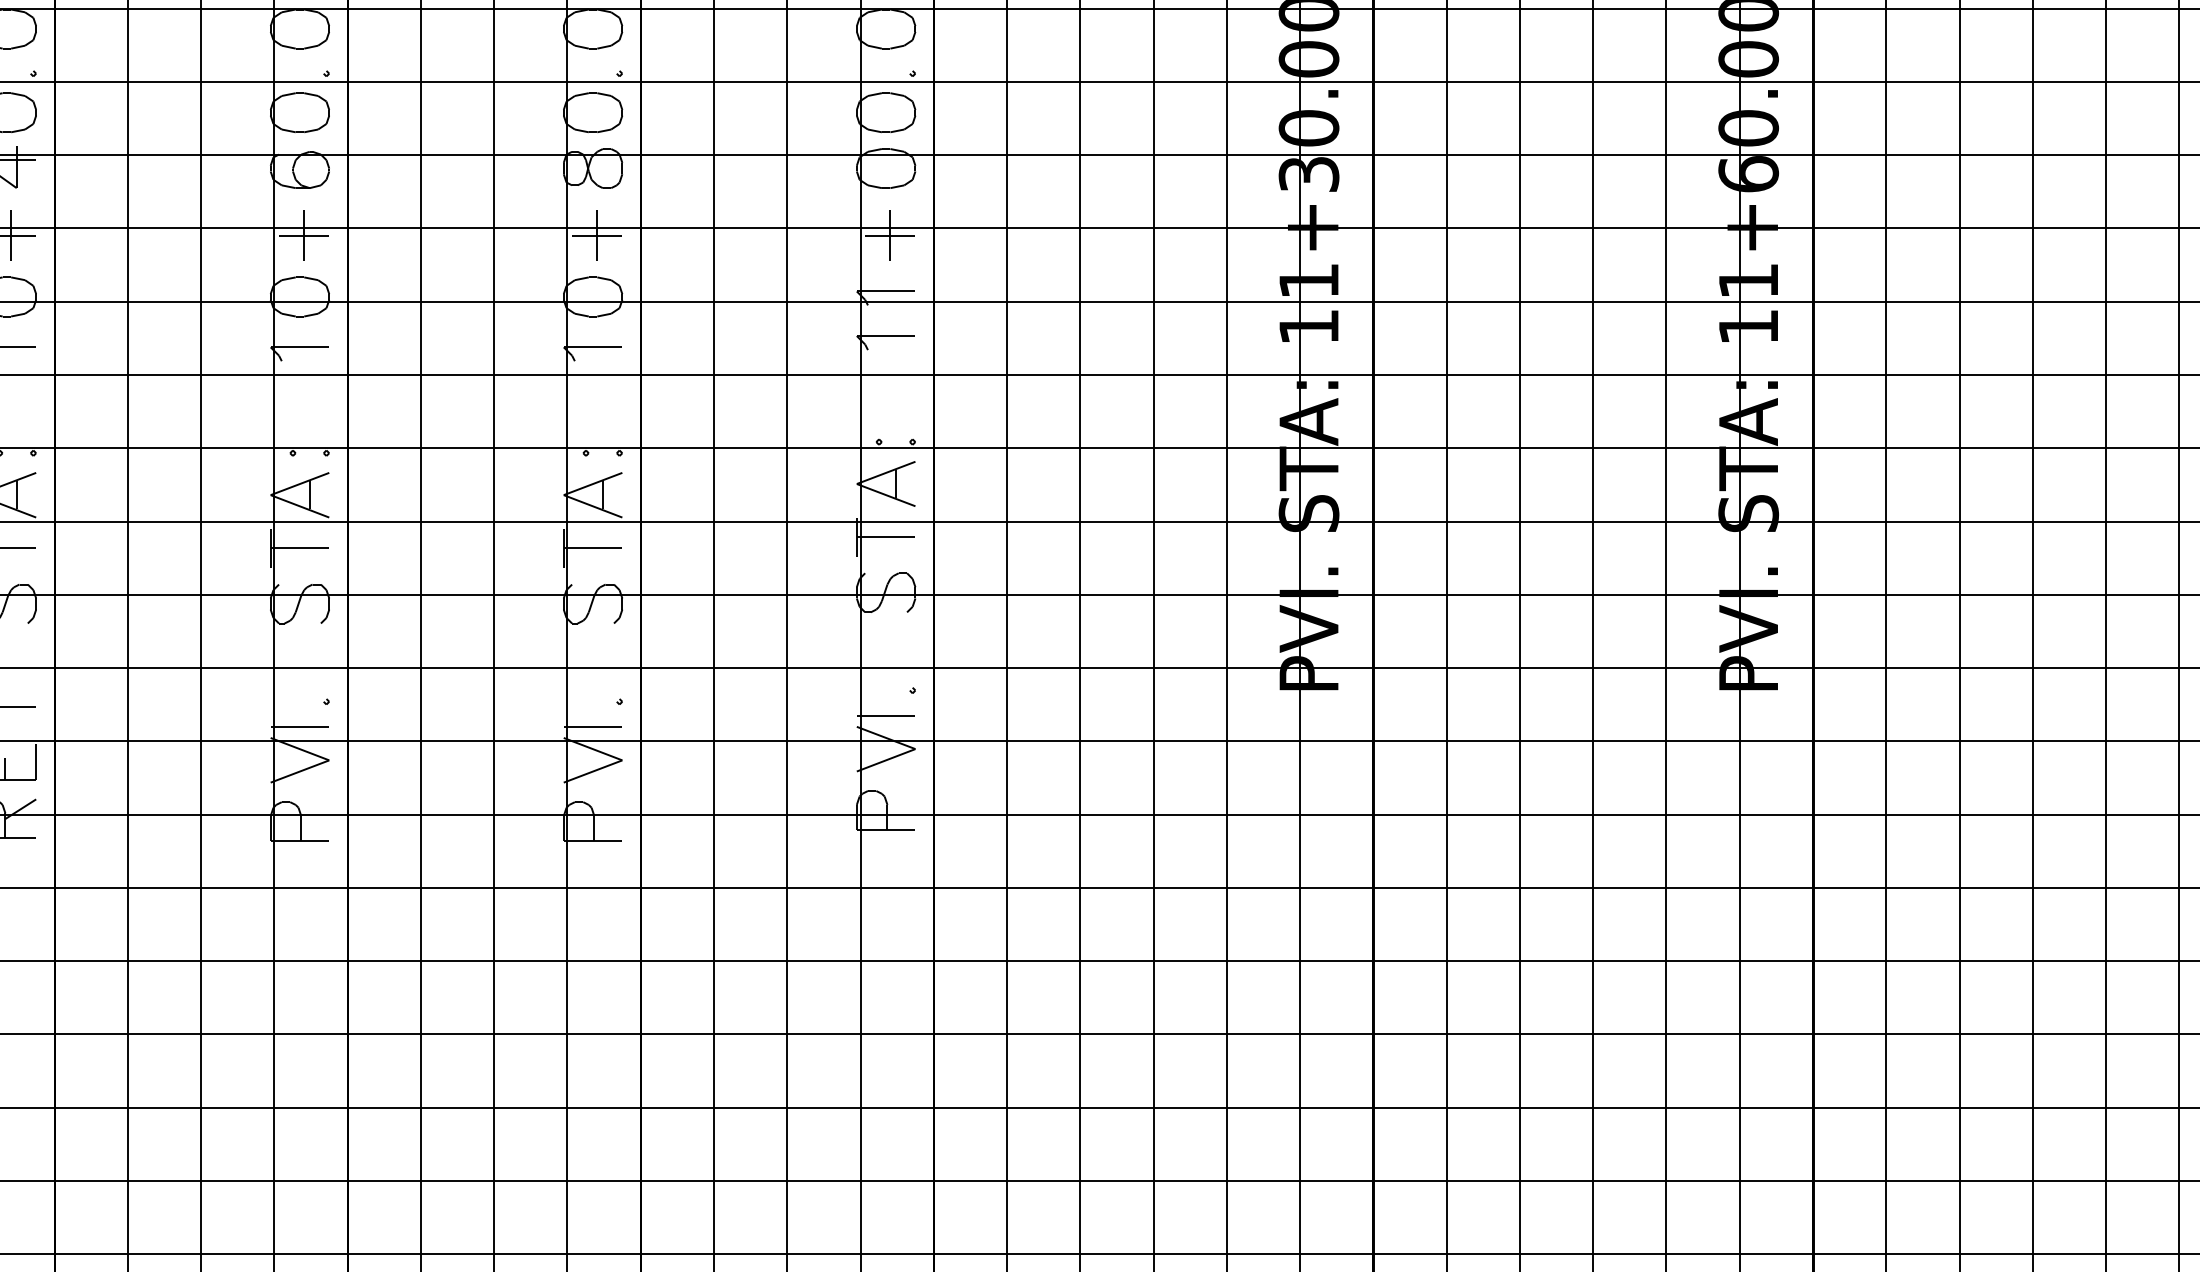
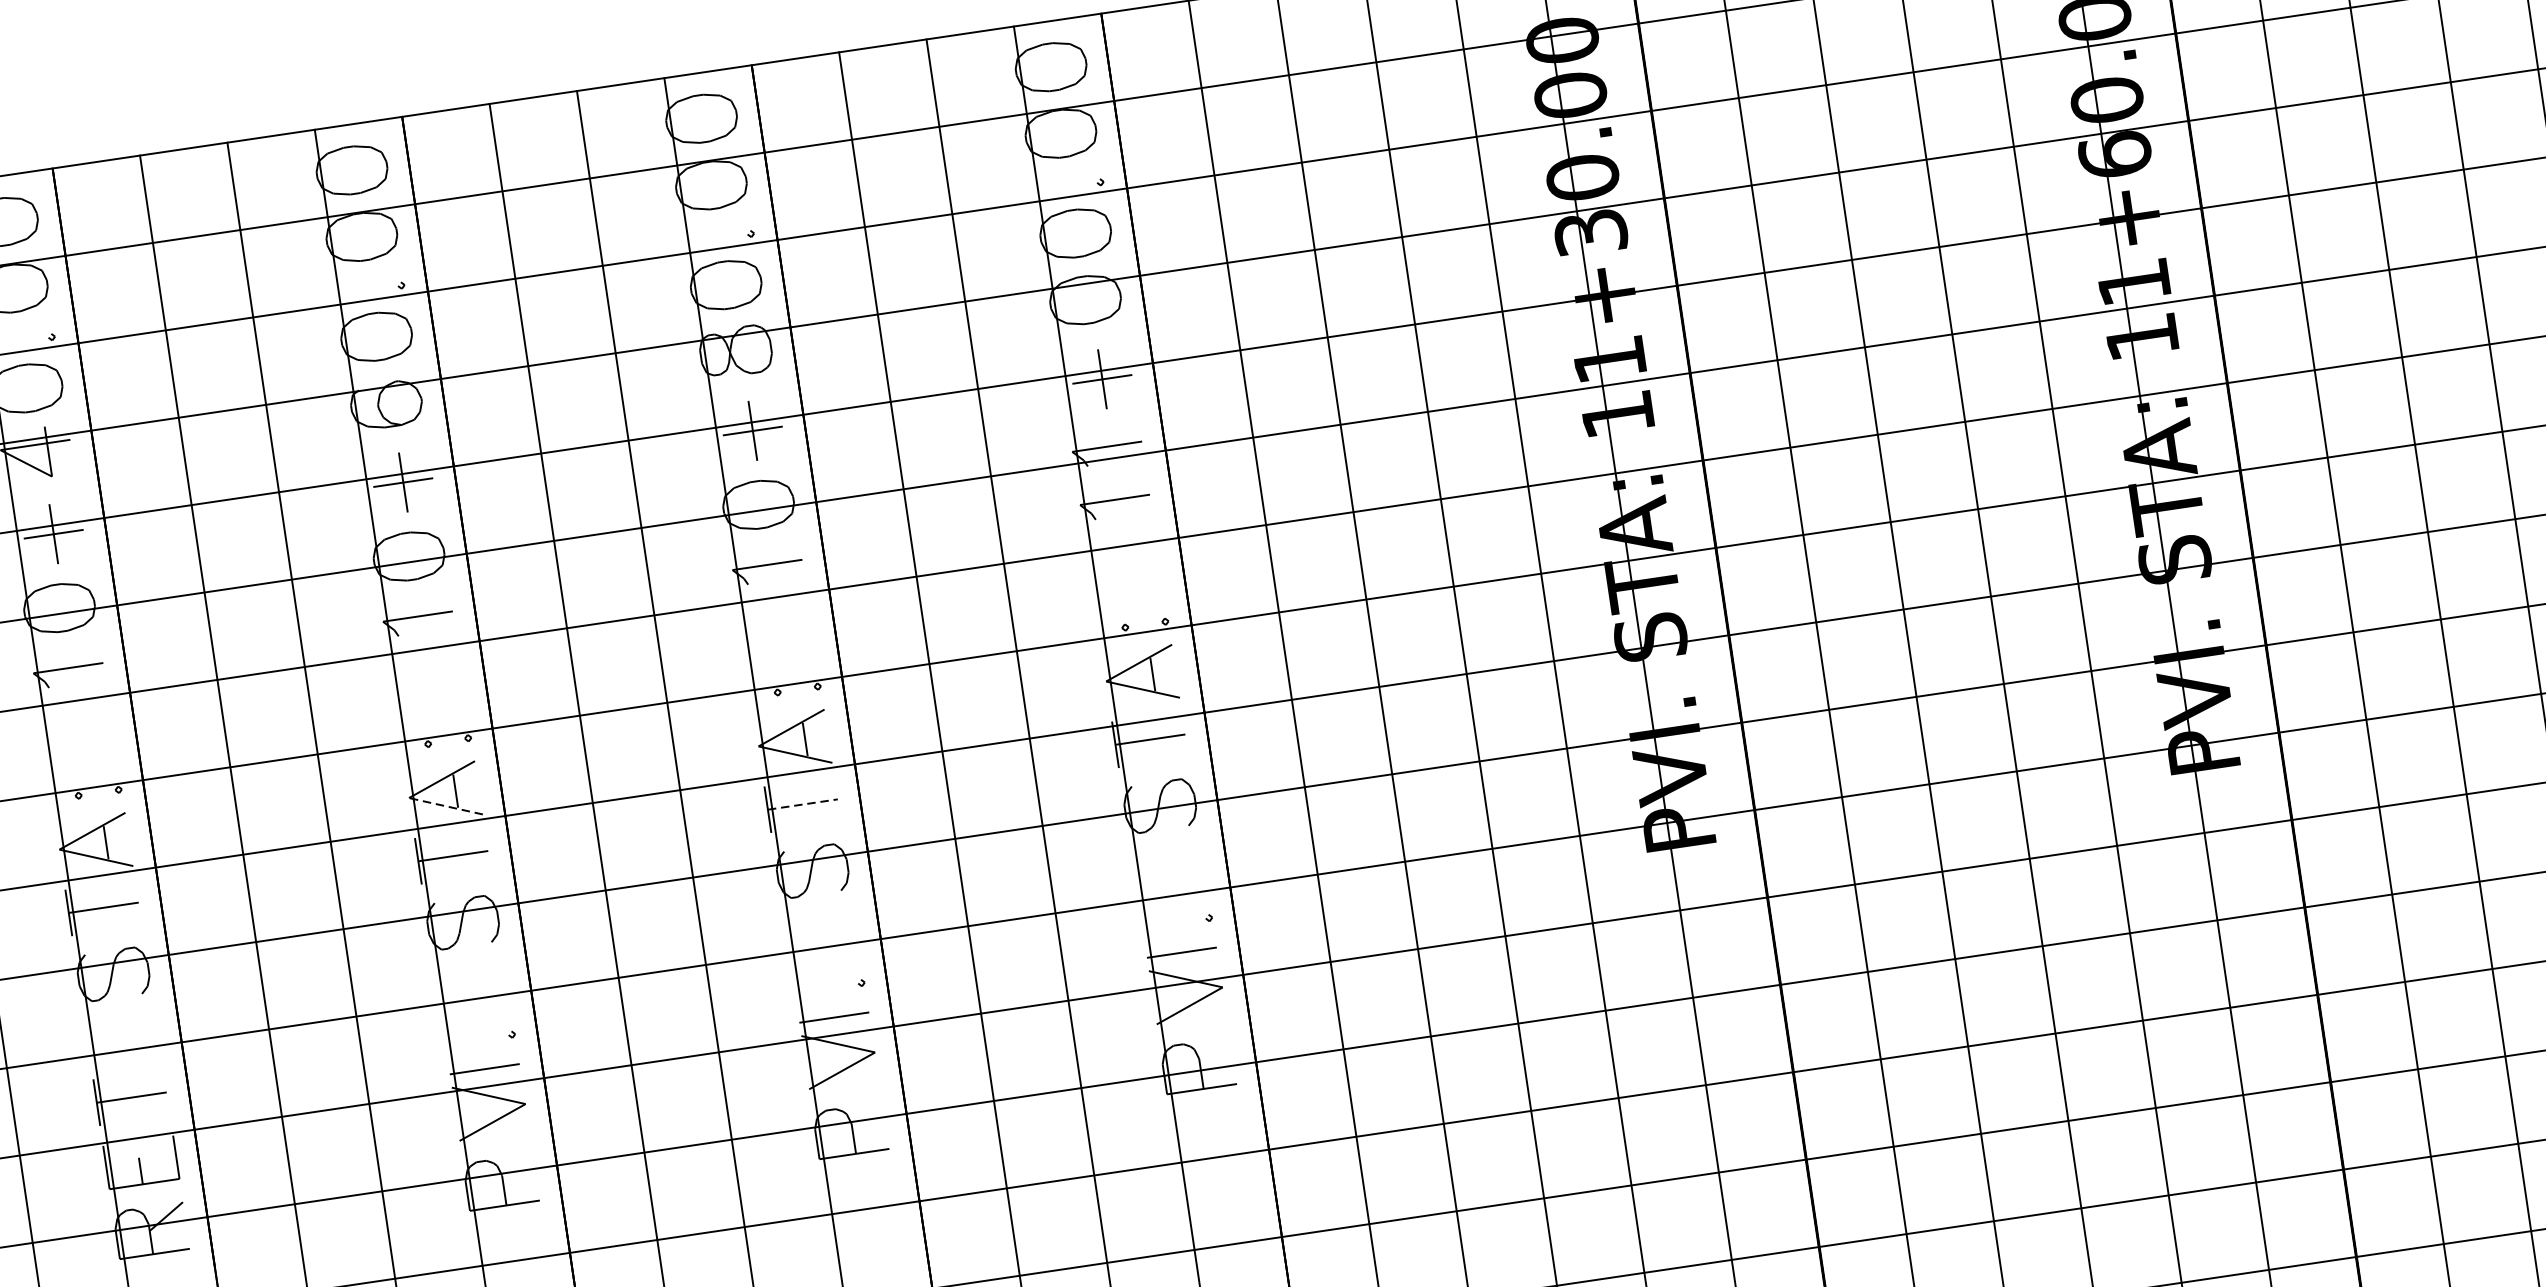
line: (299, 506) -> (445, 806), solid -> dashed
line: (593, 548) -> (803, 804), solid -> dashed

